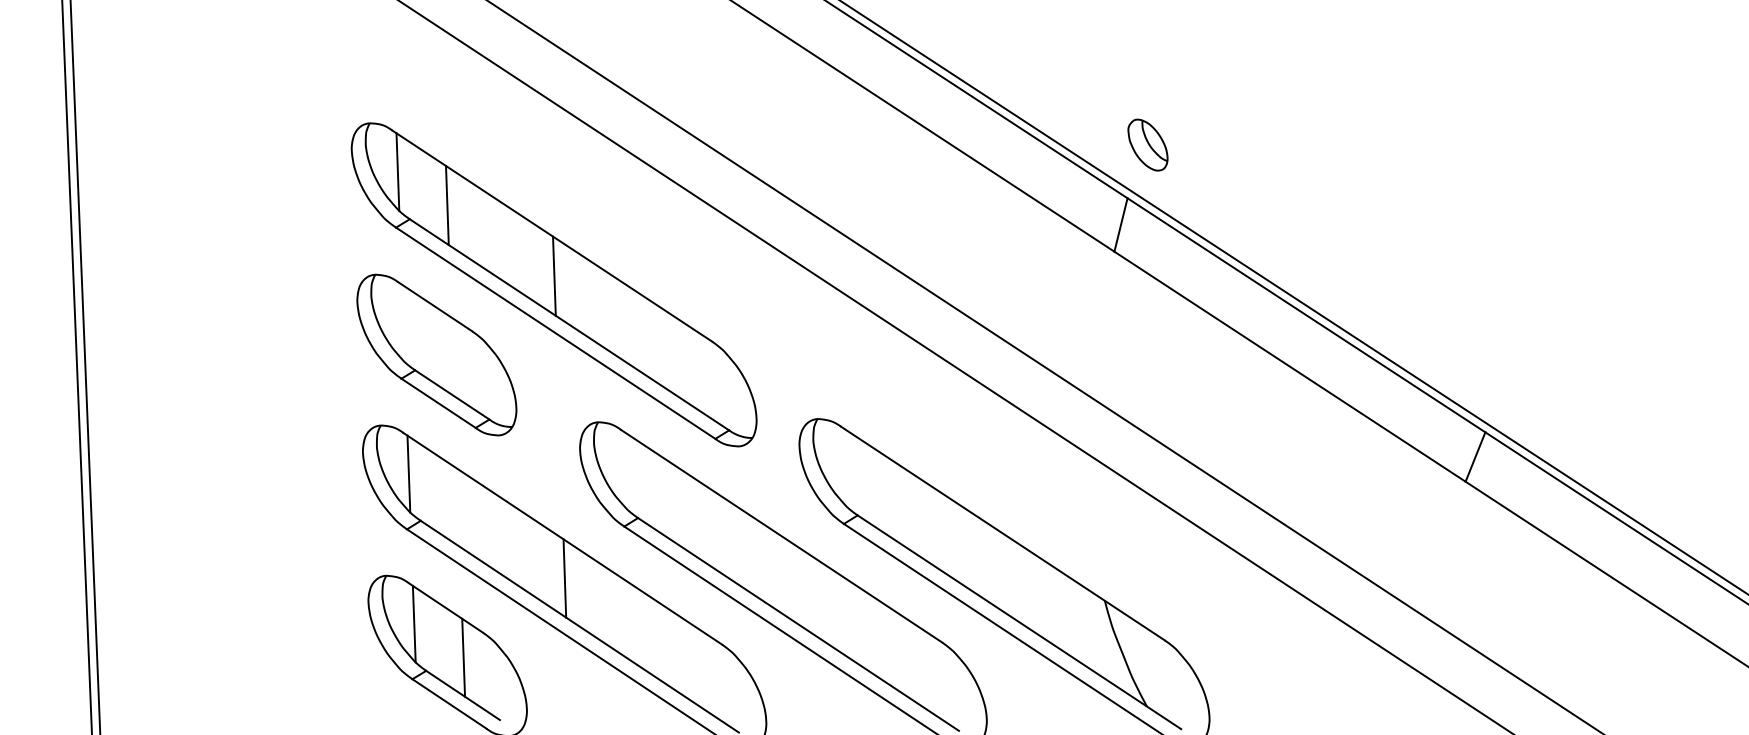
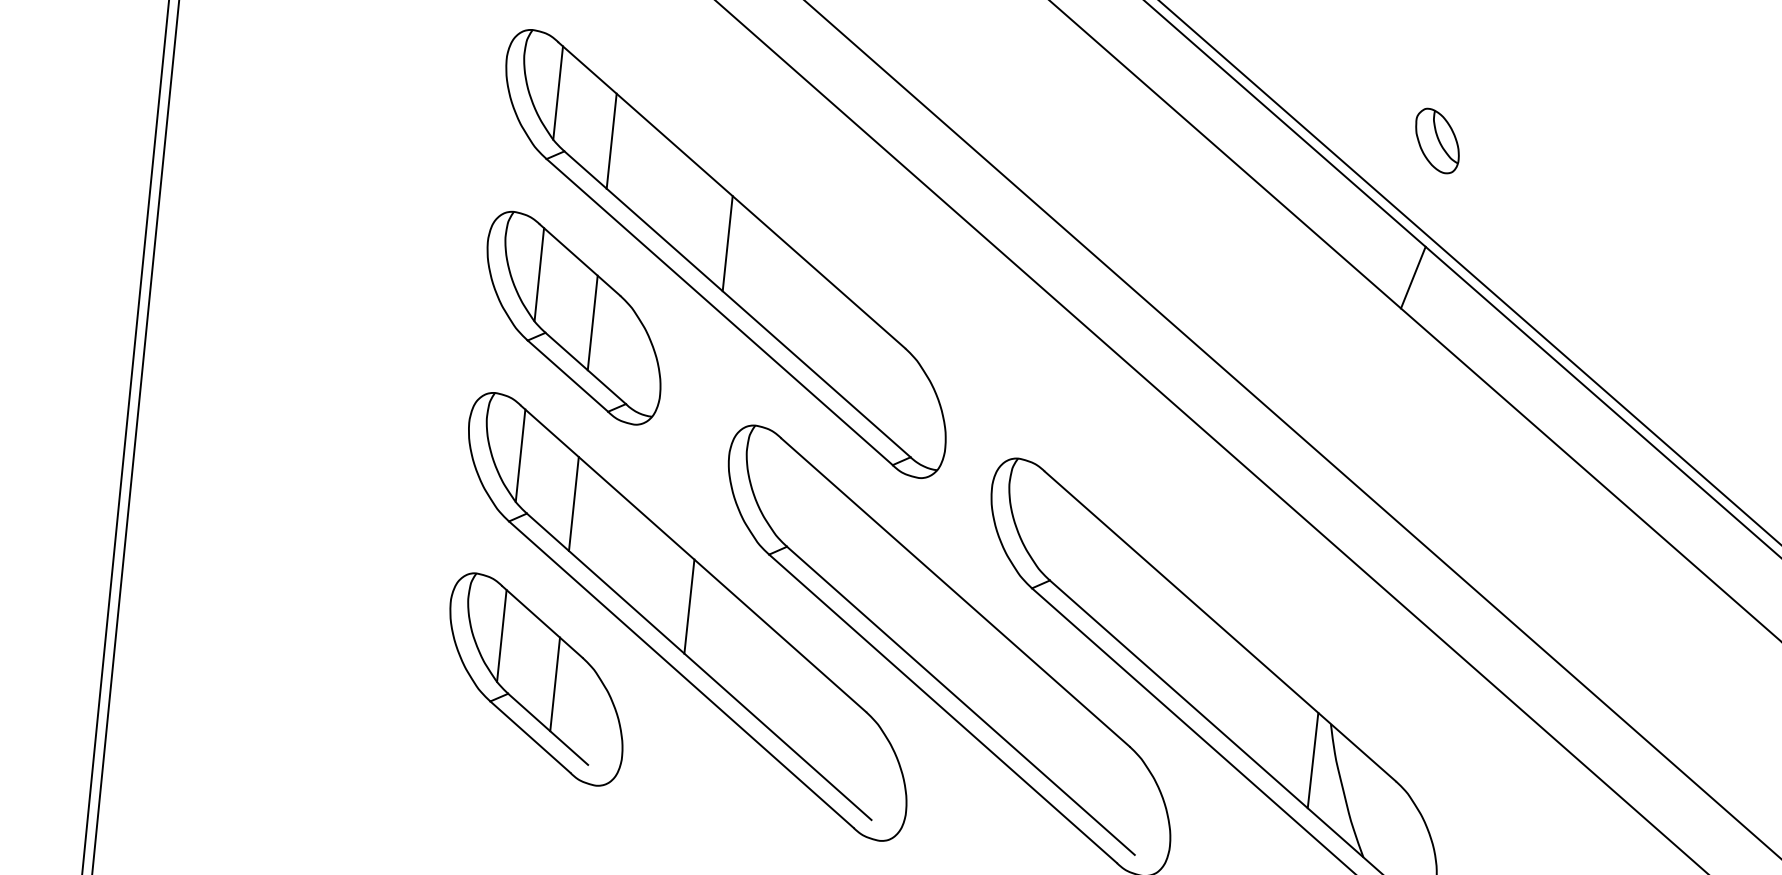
part: (1147, 144) -> (1436, 140), moved
line: (402, 323) -> (538, 274), added
line: (452, 356) -> (592, 322), added
line: (457, 507) -> (573, 503), added
line: (1094, 632) -> (1313, 760), added

